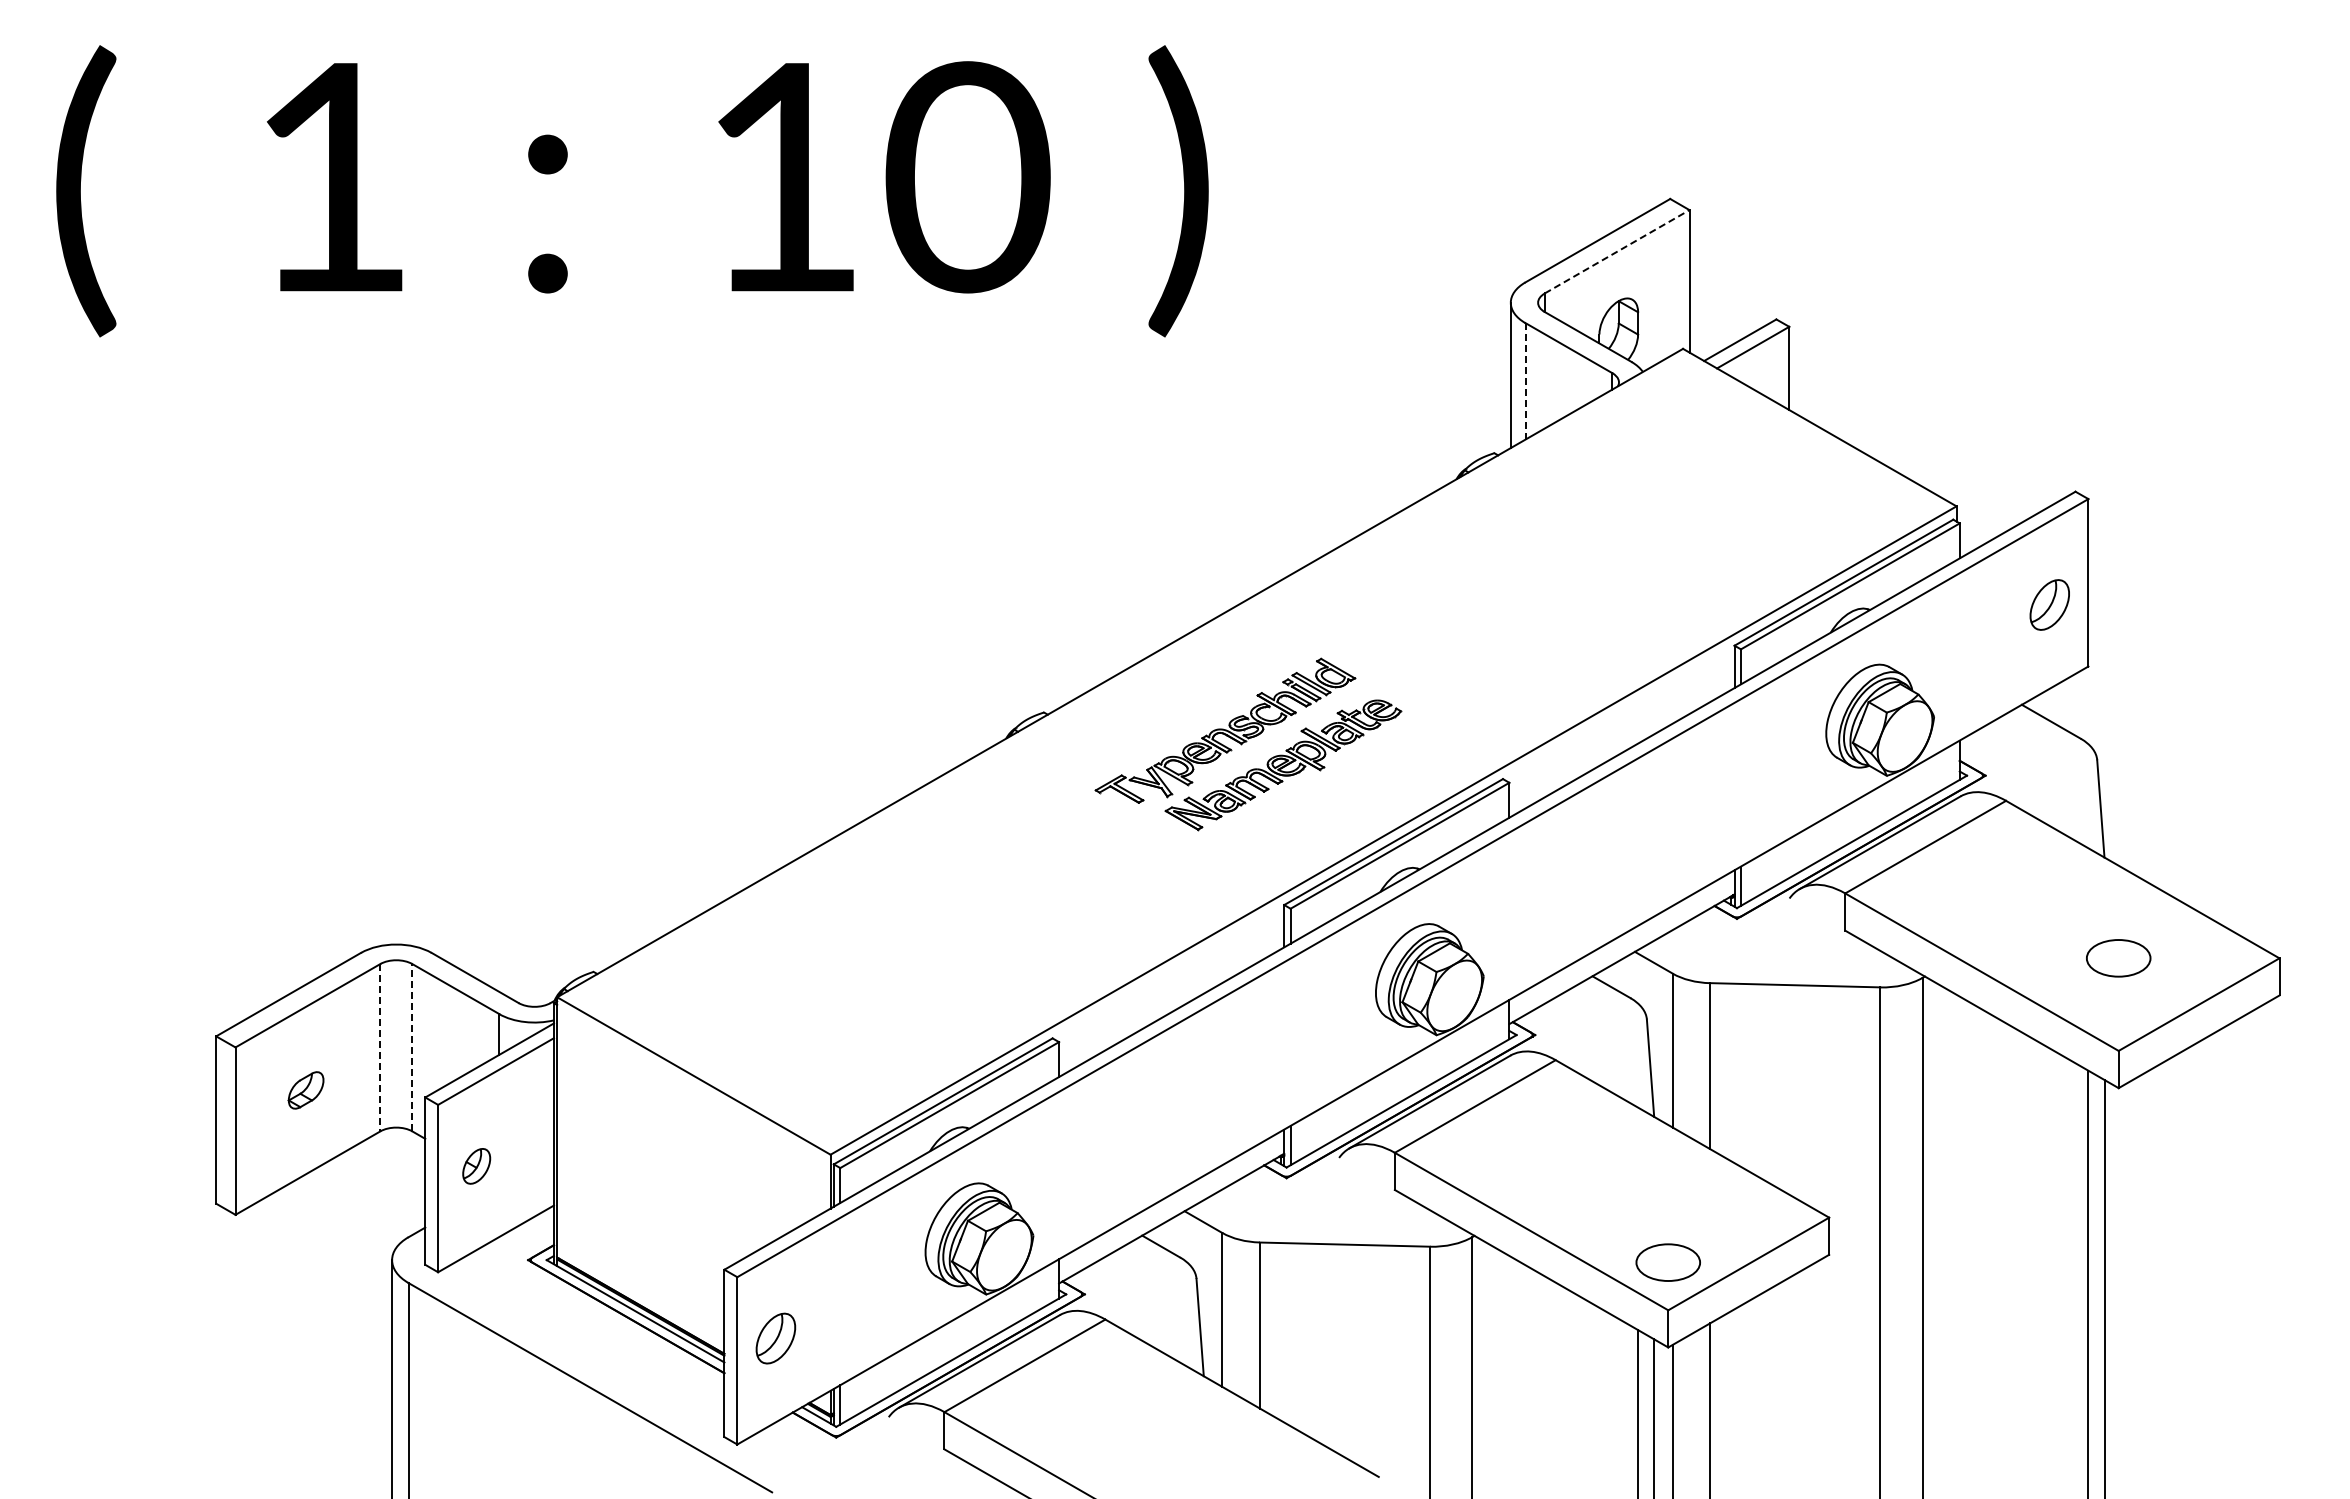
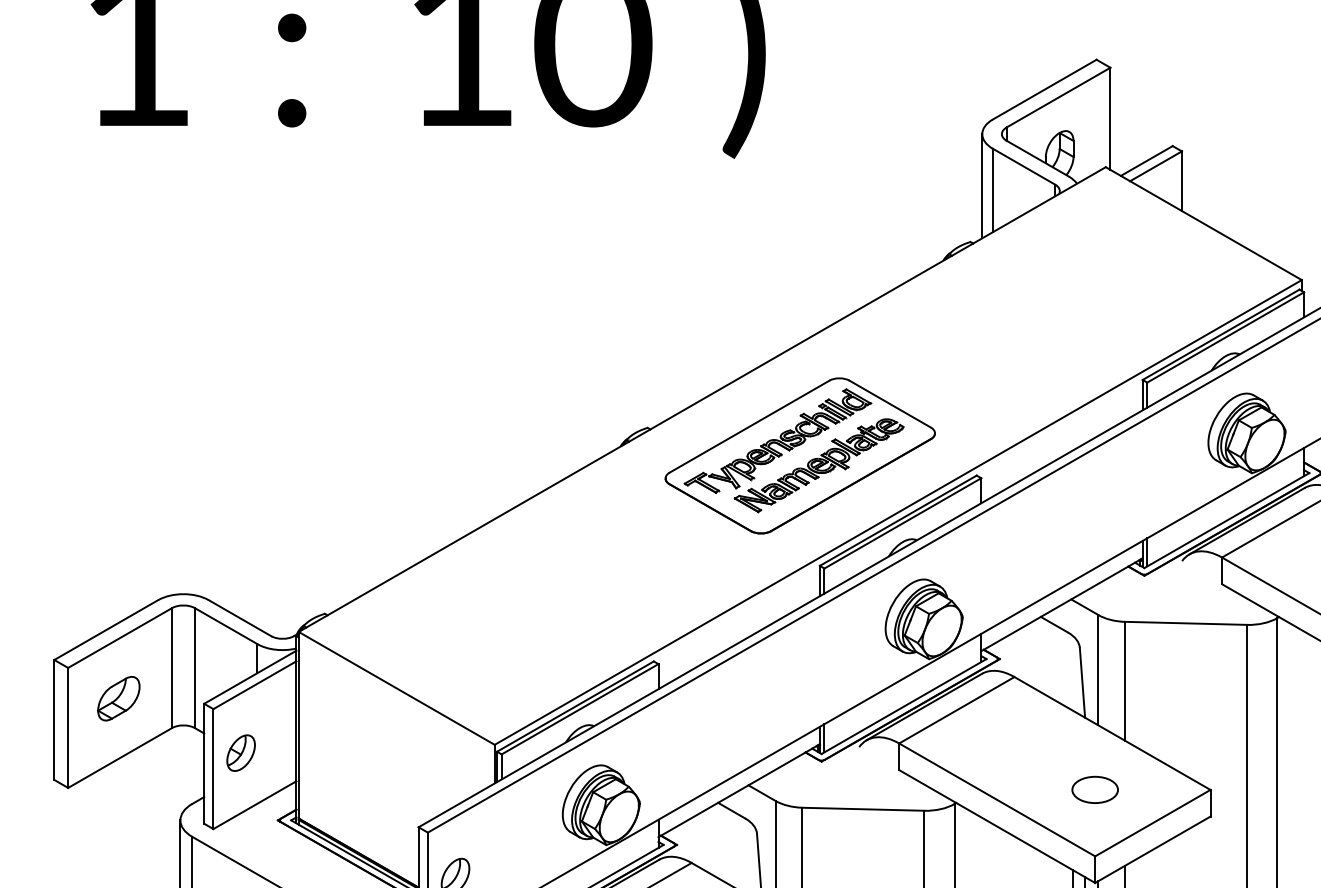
line: (1617, 251) -> (1058, 97), dashed -> solid
line: (1525, 380) -> (992, 189), dashed -> solid
part: (1256, 751) -> (800, 455), added
line: (380, 1047) -> (172, 667), dashed -> solid
line: (412, 1047) -> (195, 667), dashed -> solid
part: (305, 1090) -> (118, 698), size x1.67
part: (476, 1166) -> (240, 753), size x1.43
part: (1667, 1262) -> (1094, 789), moved

